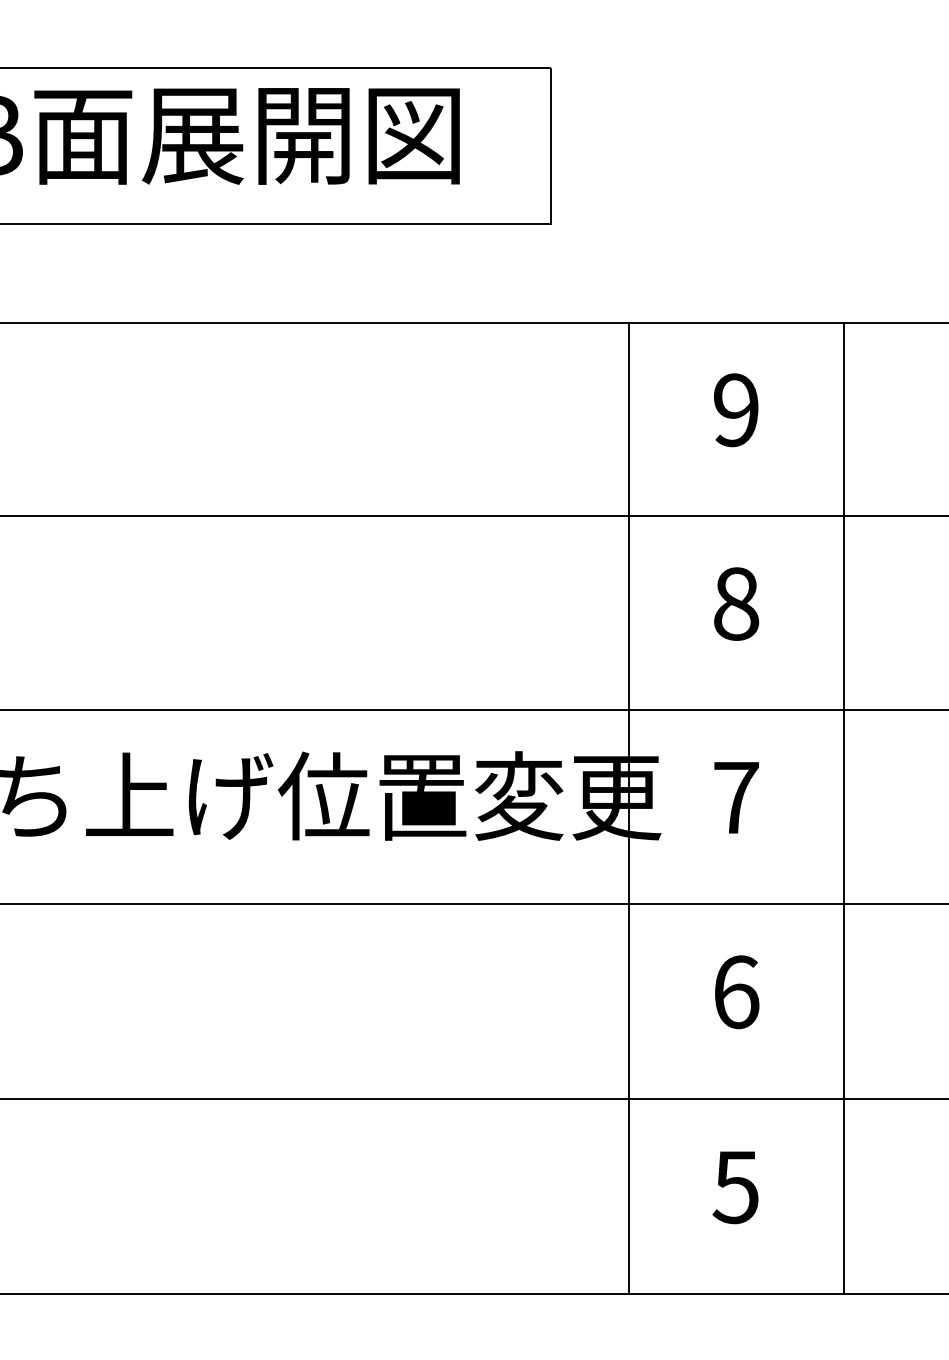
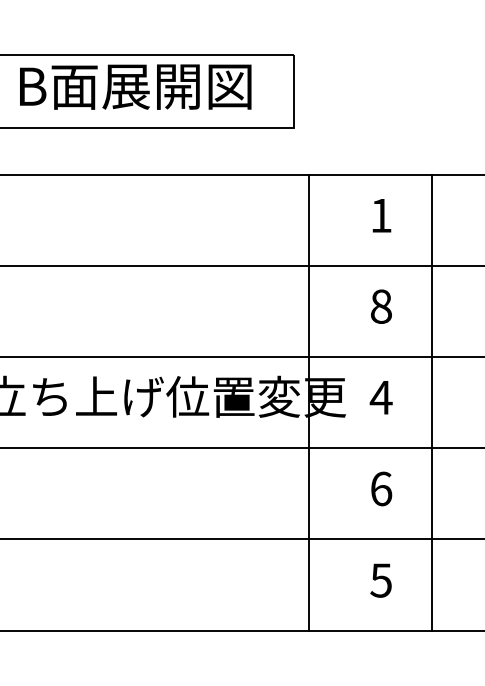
text: (734, 409) -> (380, 215), 9 -> 1
text: (734, 797) -> (380, 397), 7 -> 4
line: (628, 808) -> (308, 402), moved

